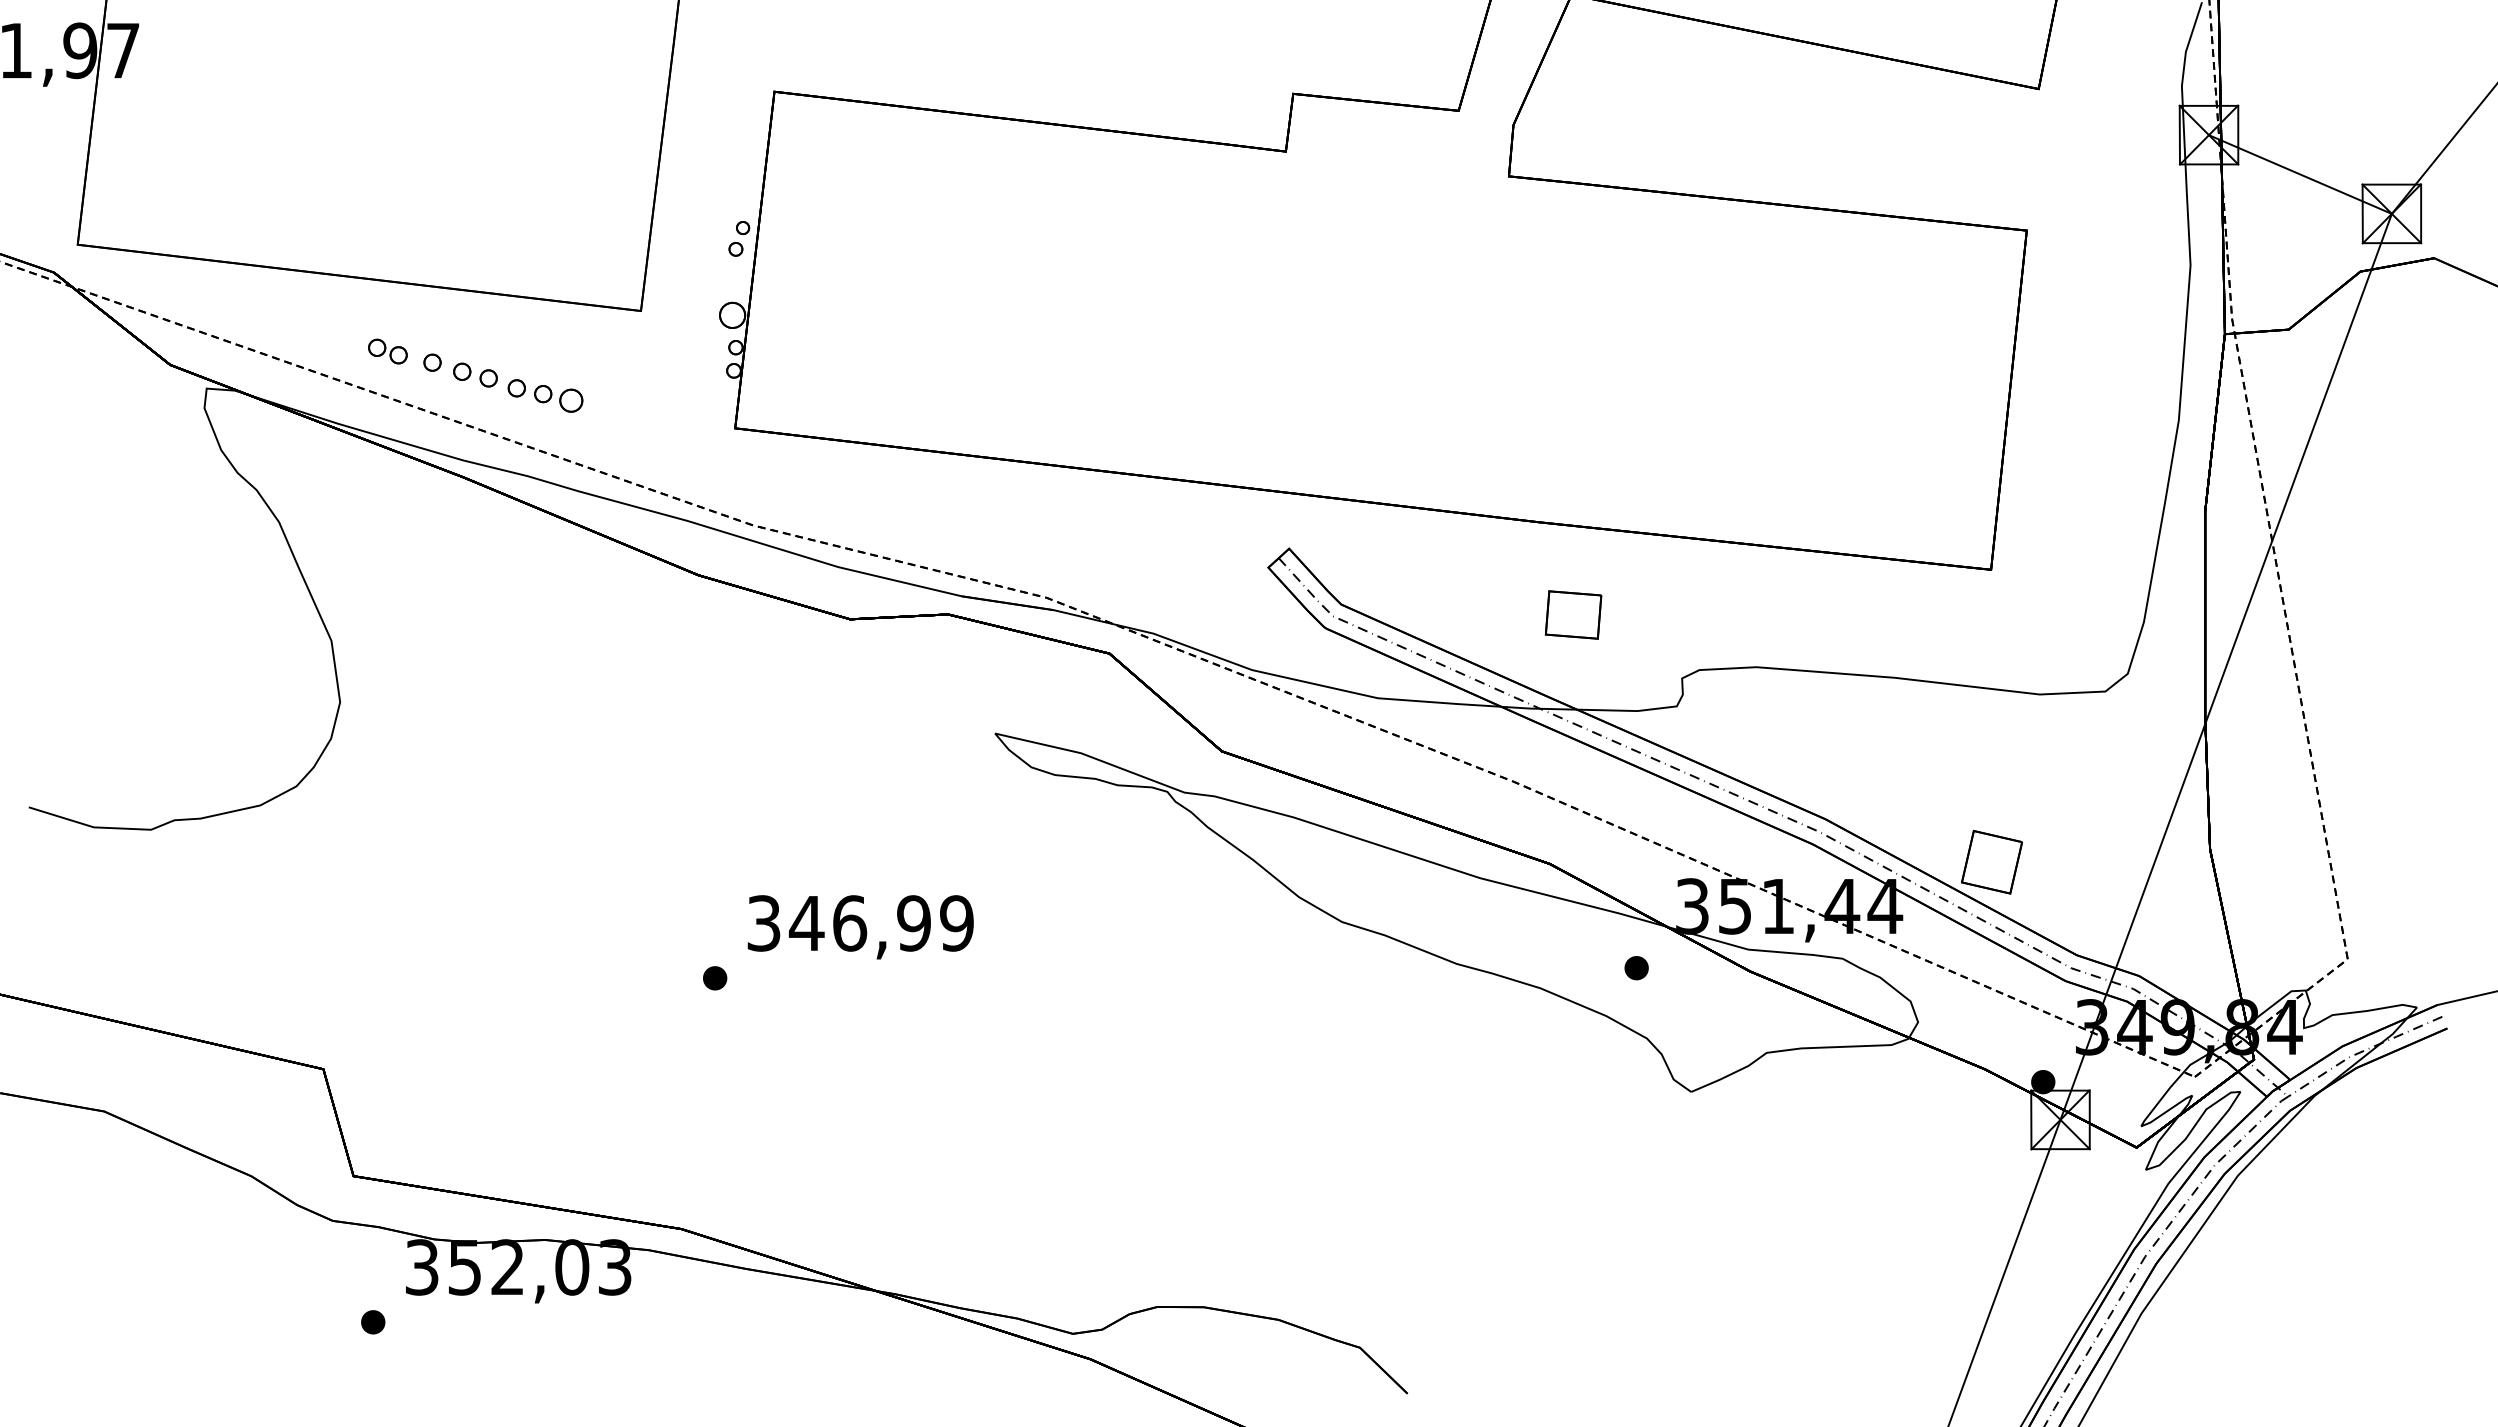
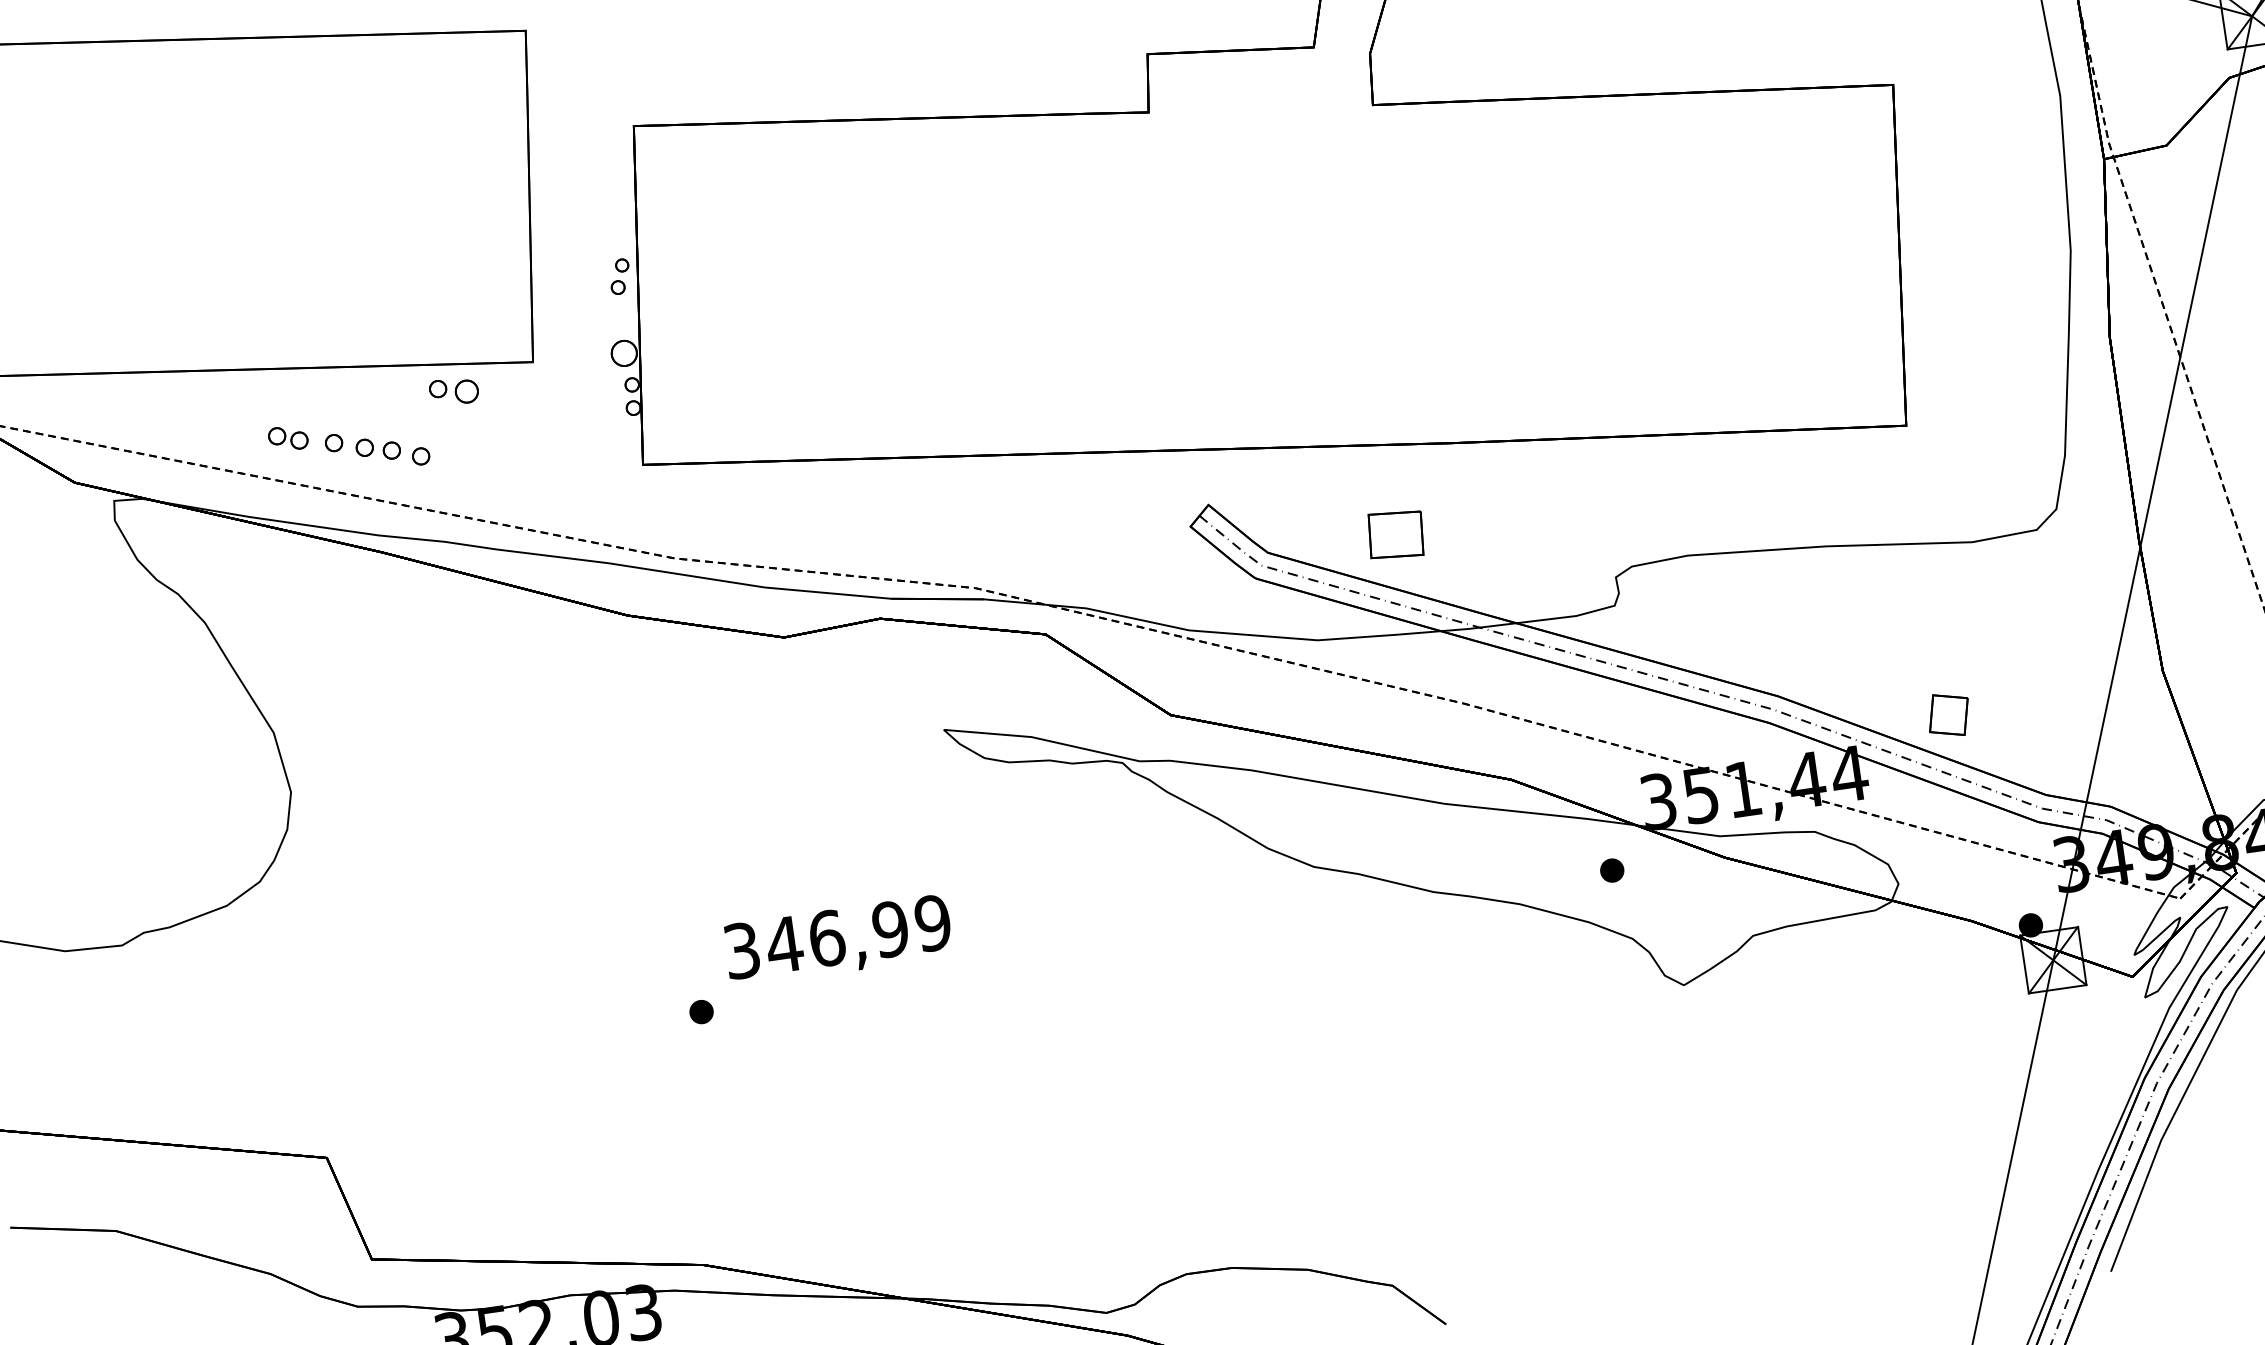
part: (558, 398) -> (453, 391), moved
part: (1573, 614) -> (1395, 534), moved
part: (1991, 862) -> (1948, 715), size x0.7

